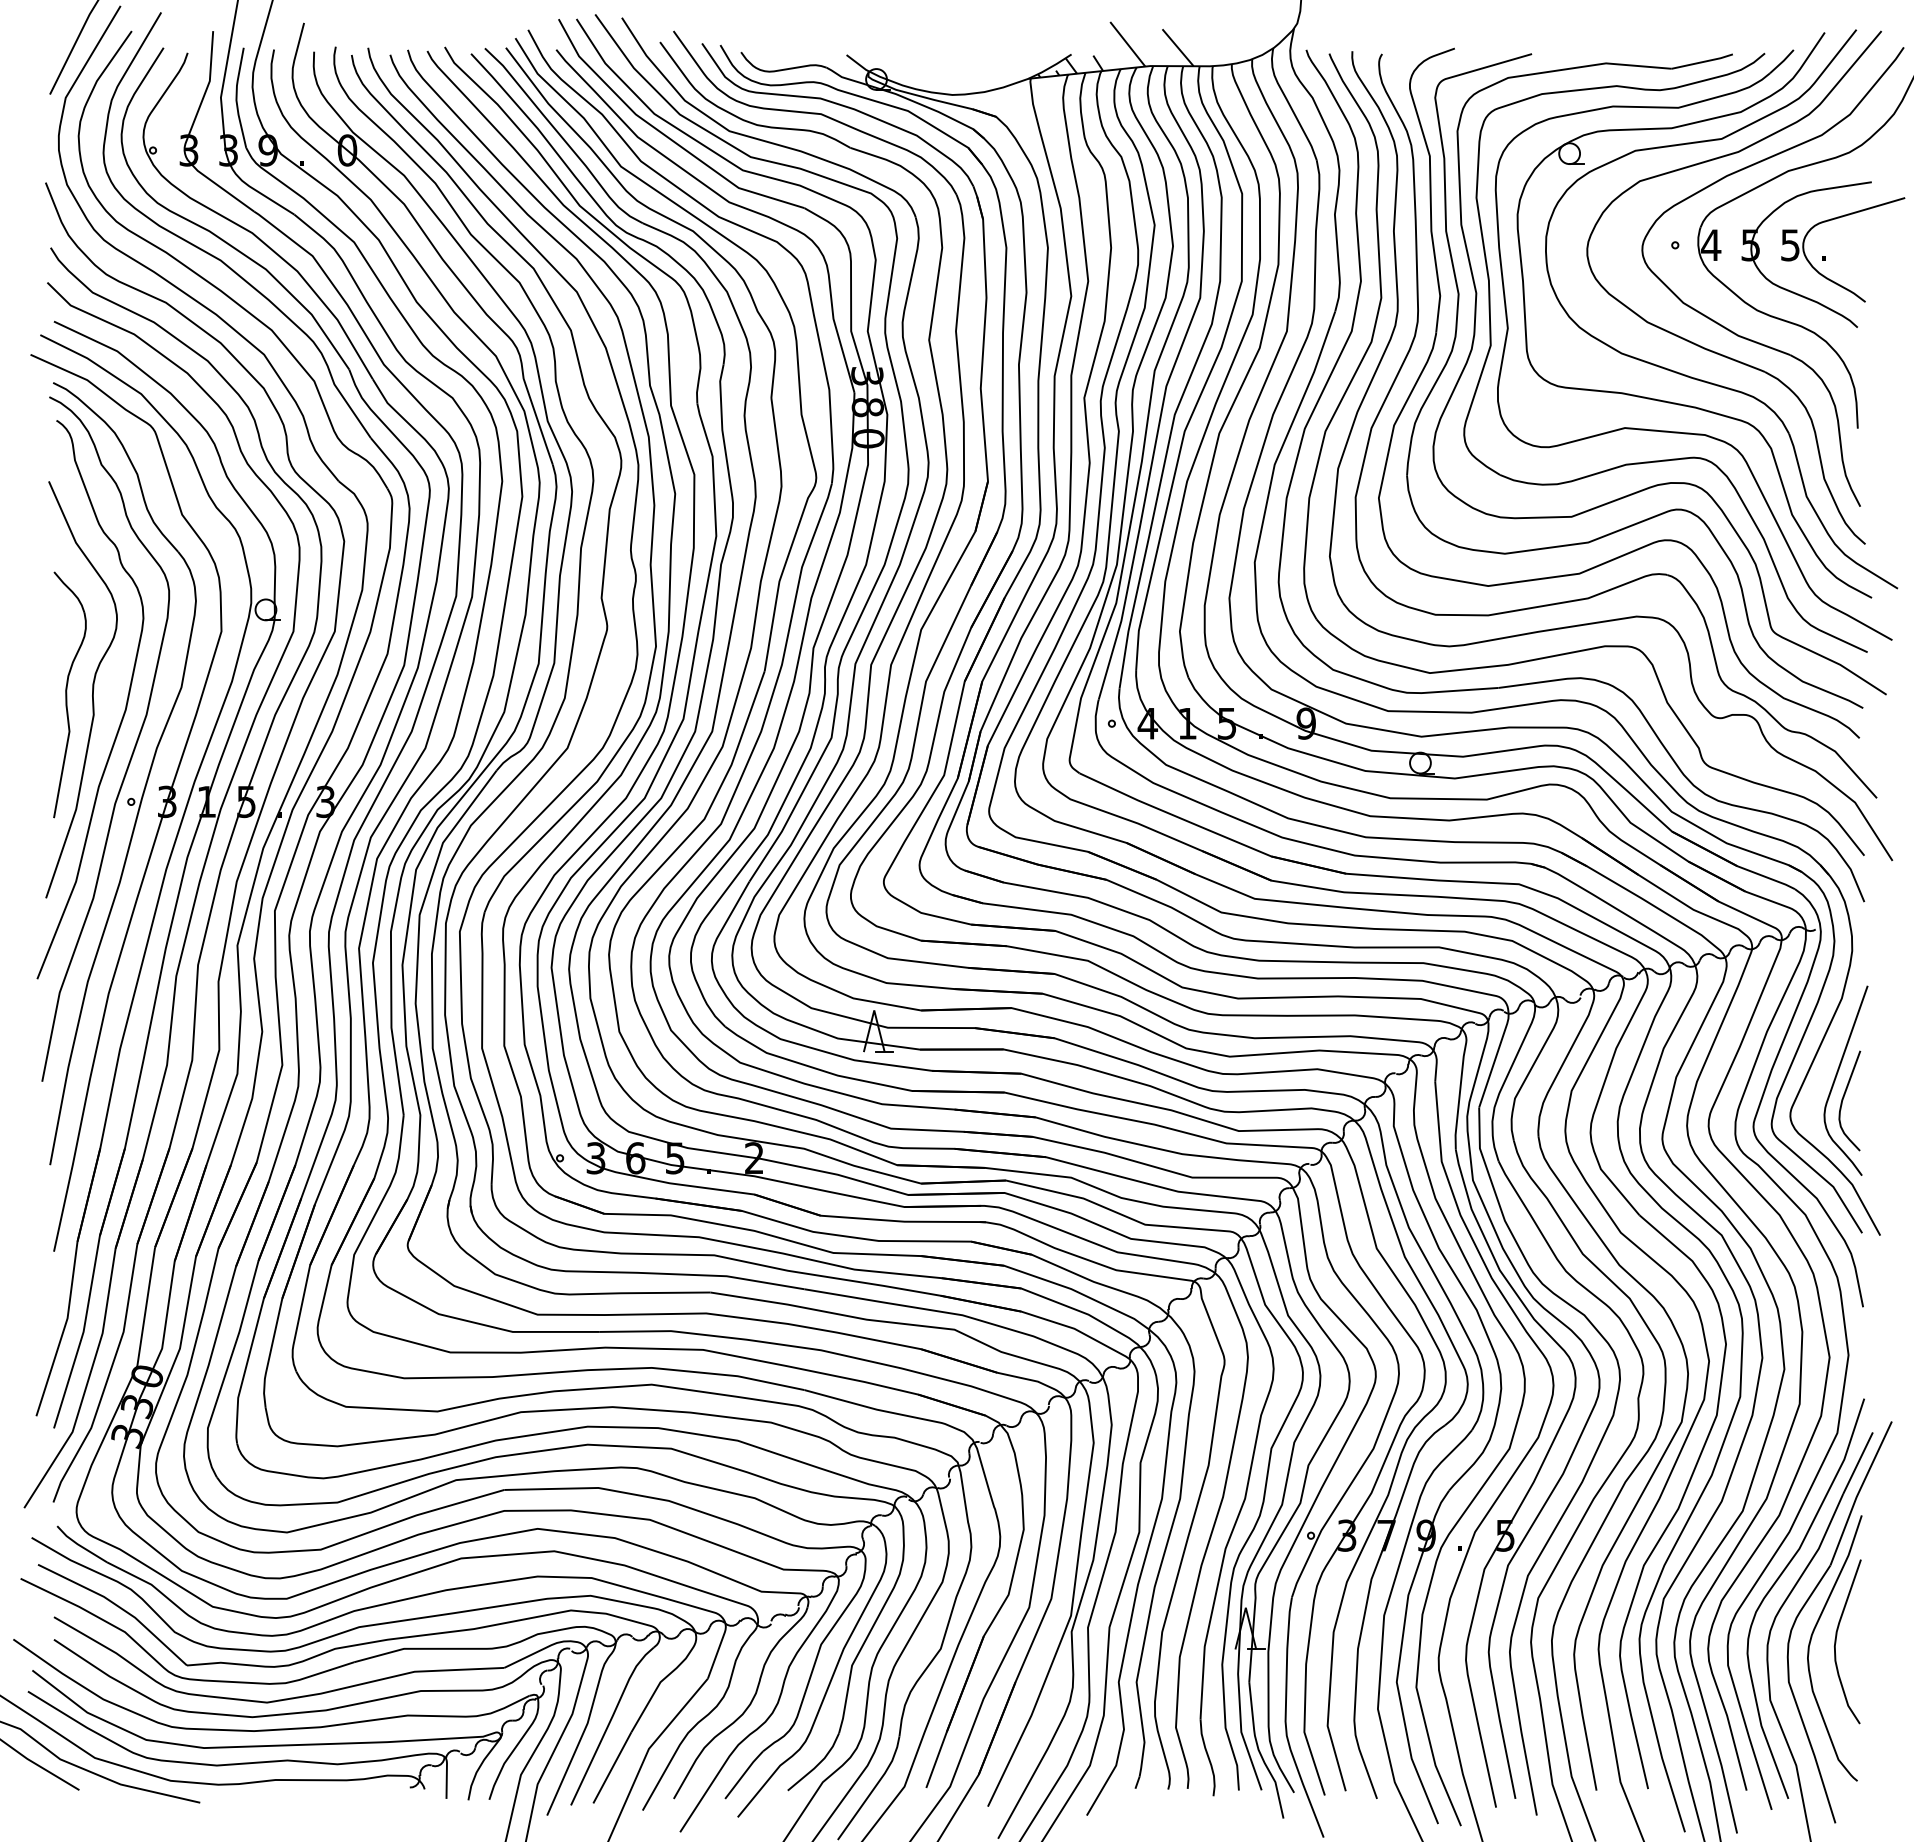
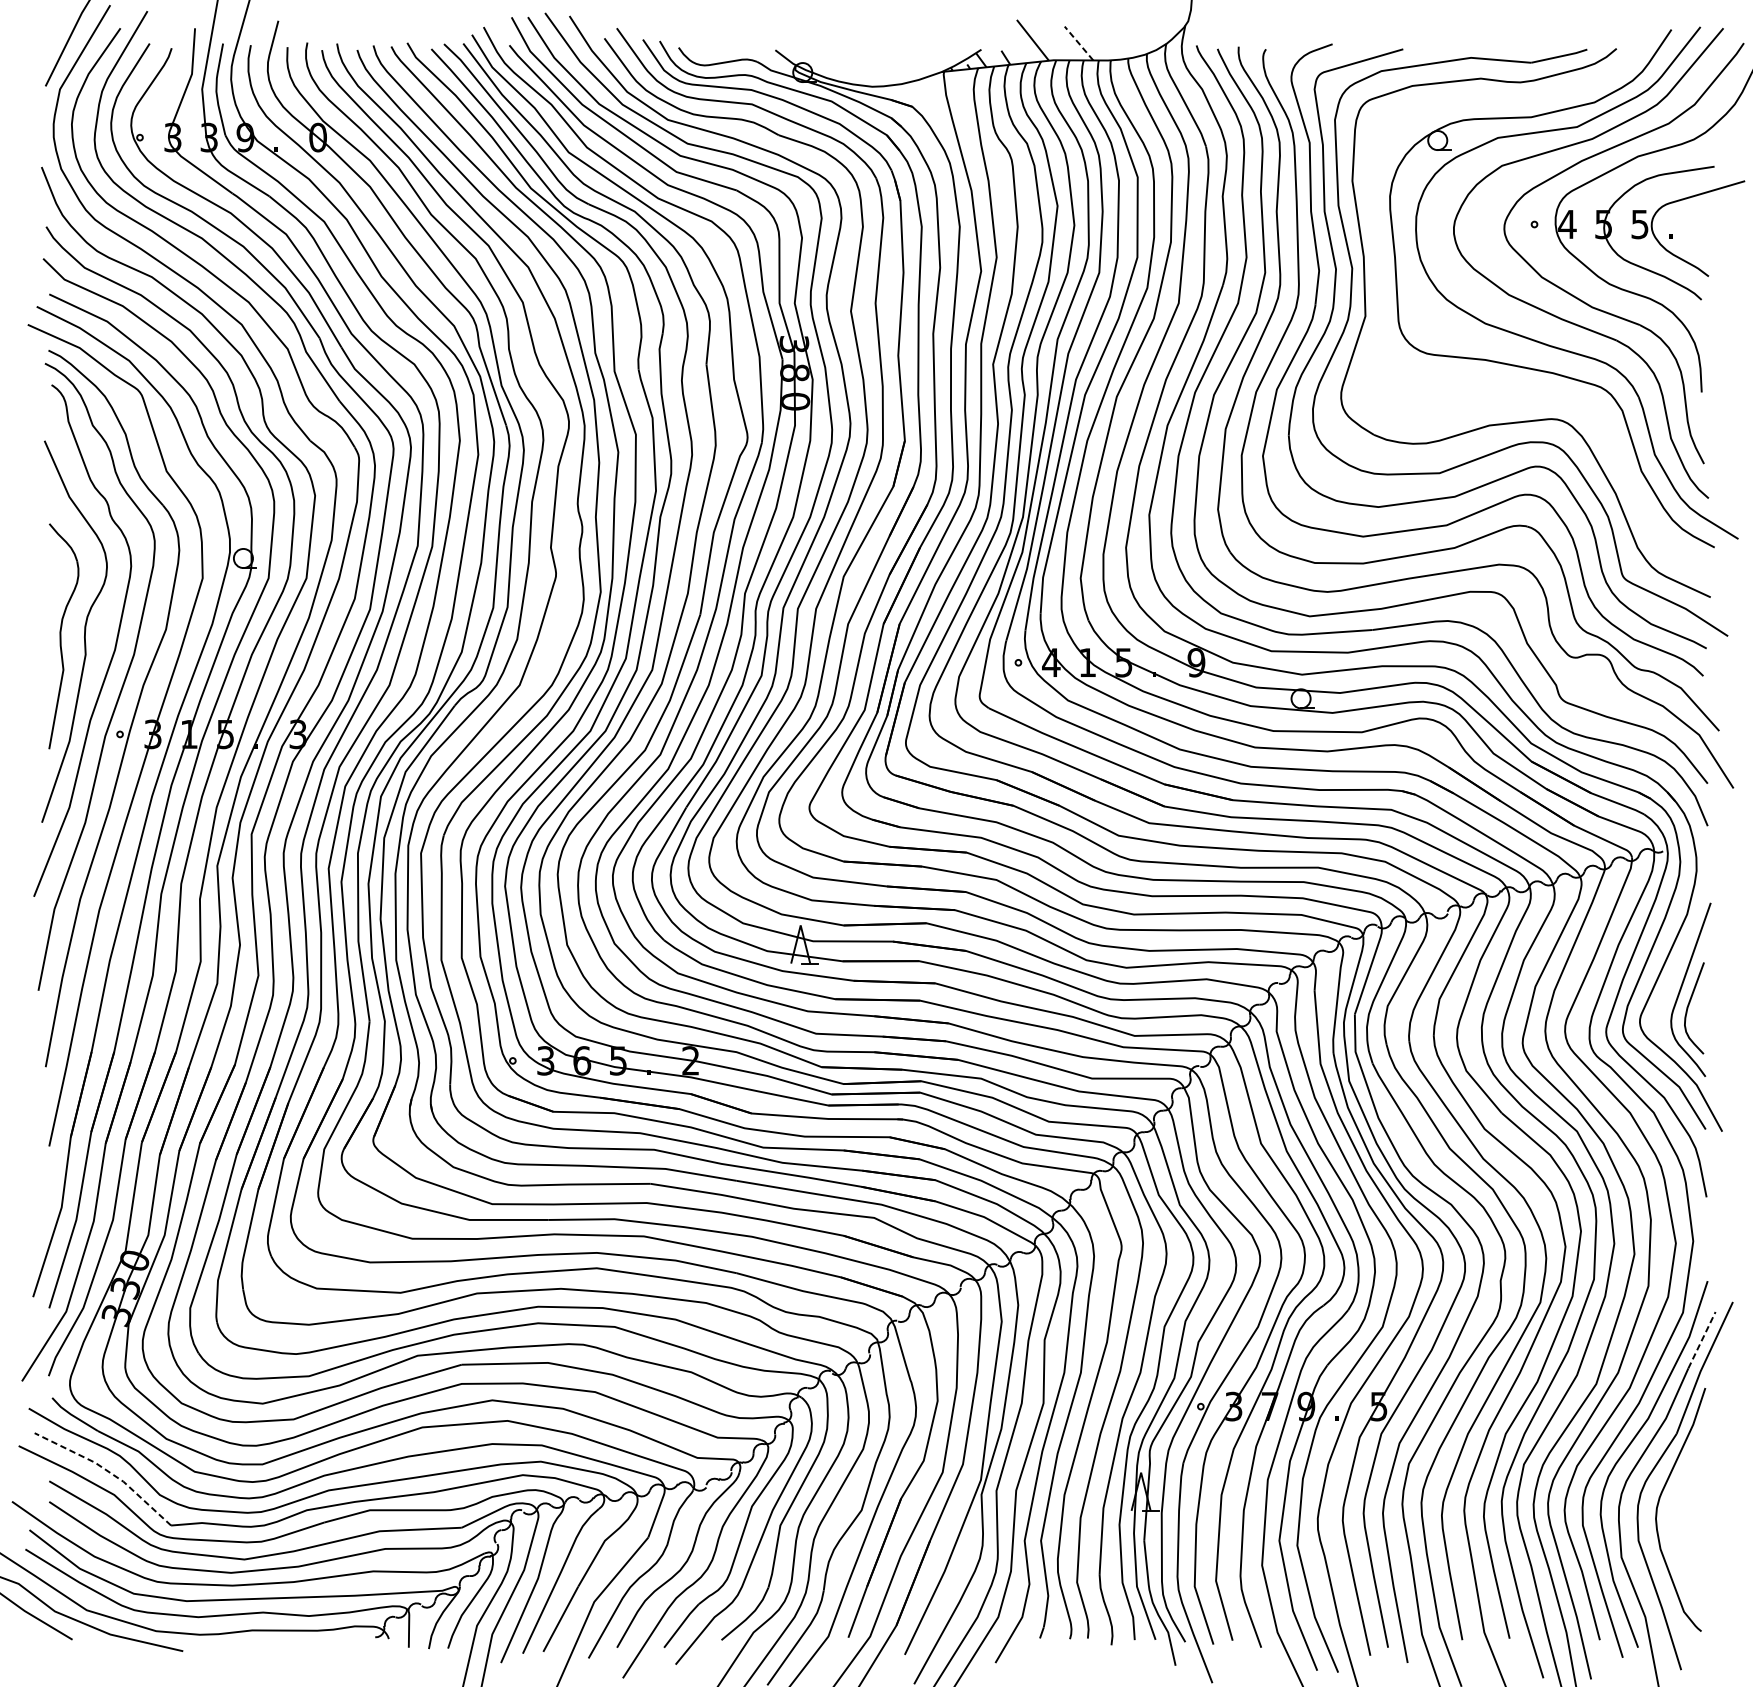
line: (1177, 47) -> (1078, 43), solid -> dashed
part: (1690, 432) -> (1548, 395), removed
line: (1858, 1462) -> (1702, 1339), solid -> dashed
line: (117, 1606) -> (107, 1471), solid -> dashed
curve: (1836, 1641) -> (1682, 1503), removed

